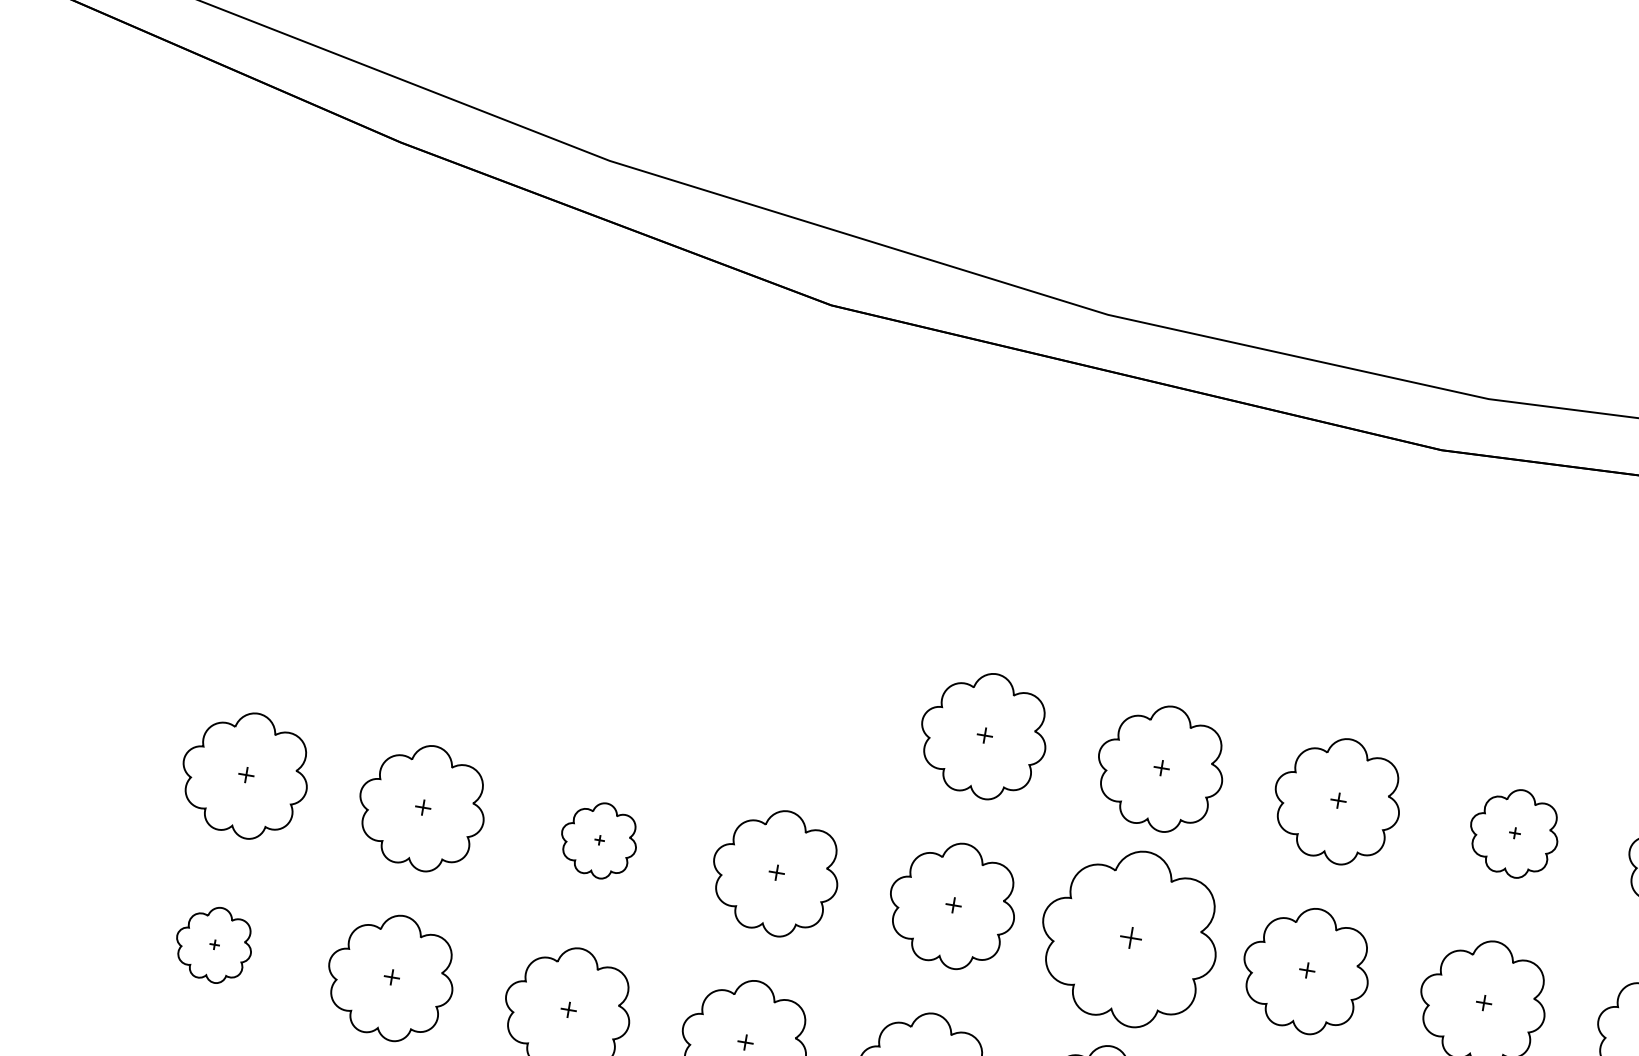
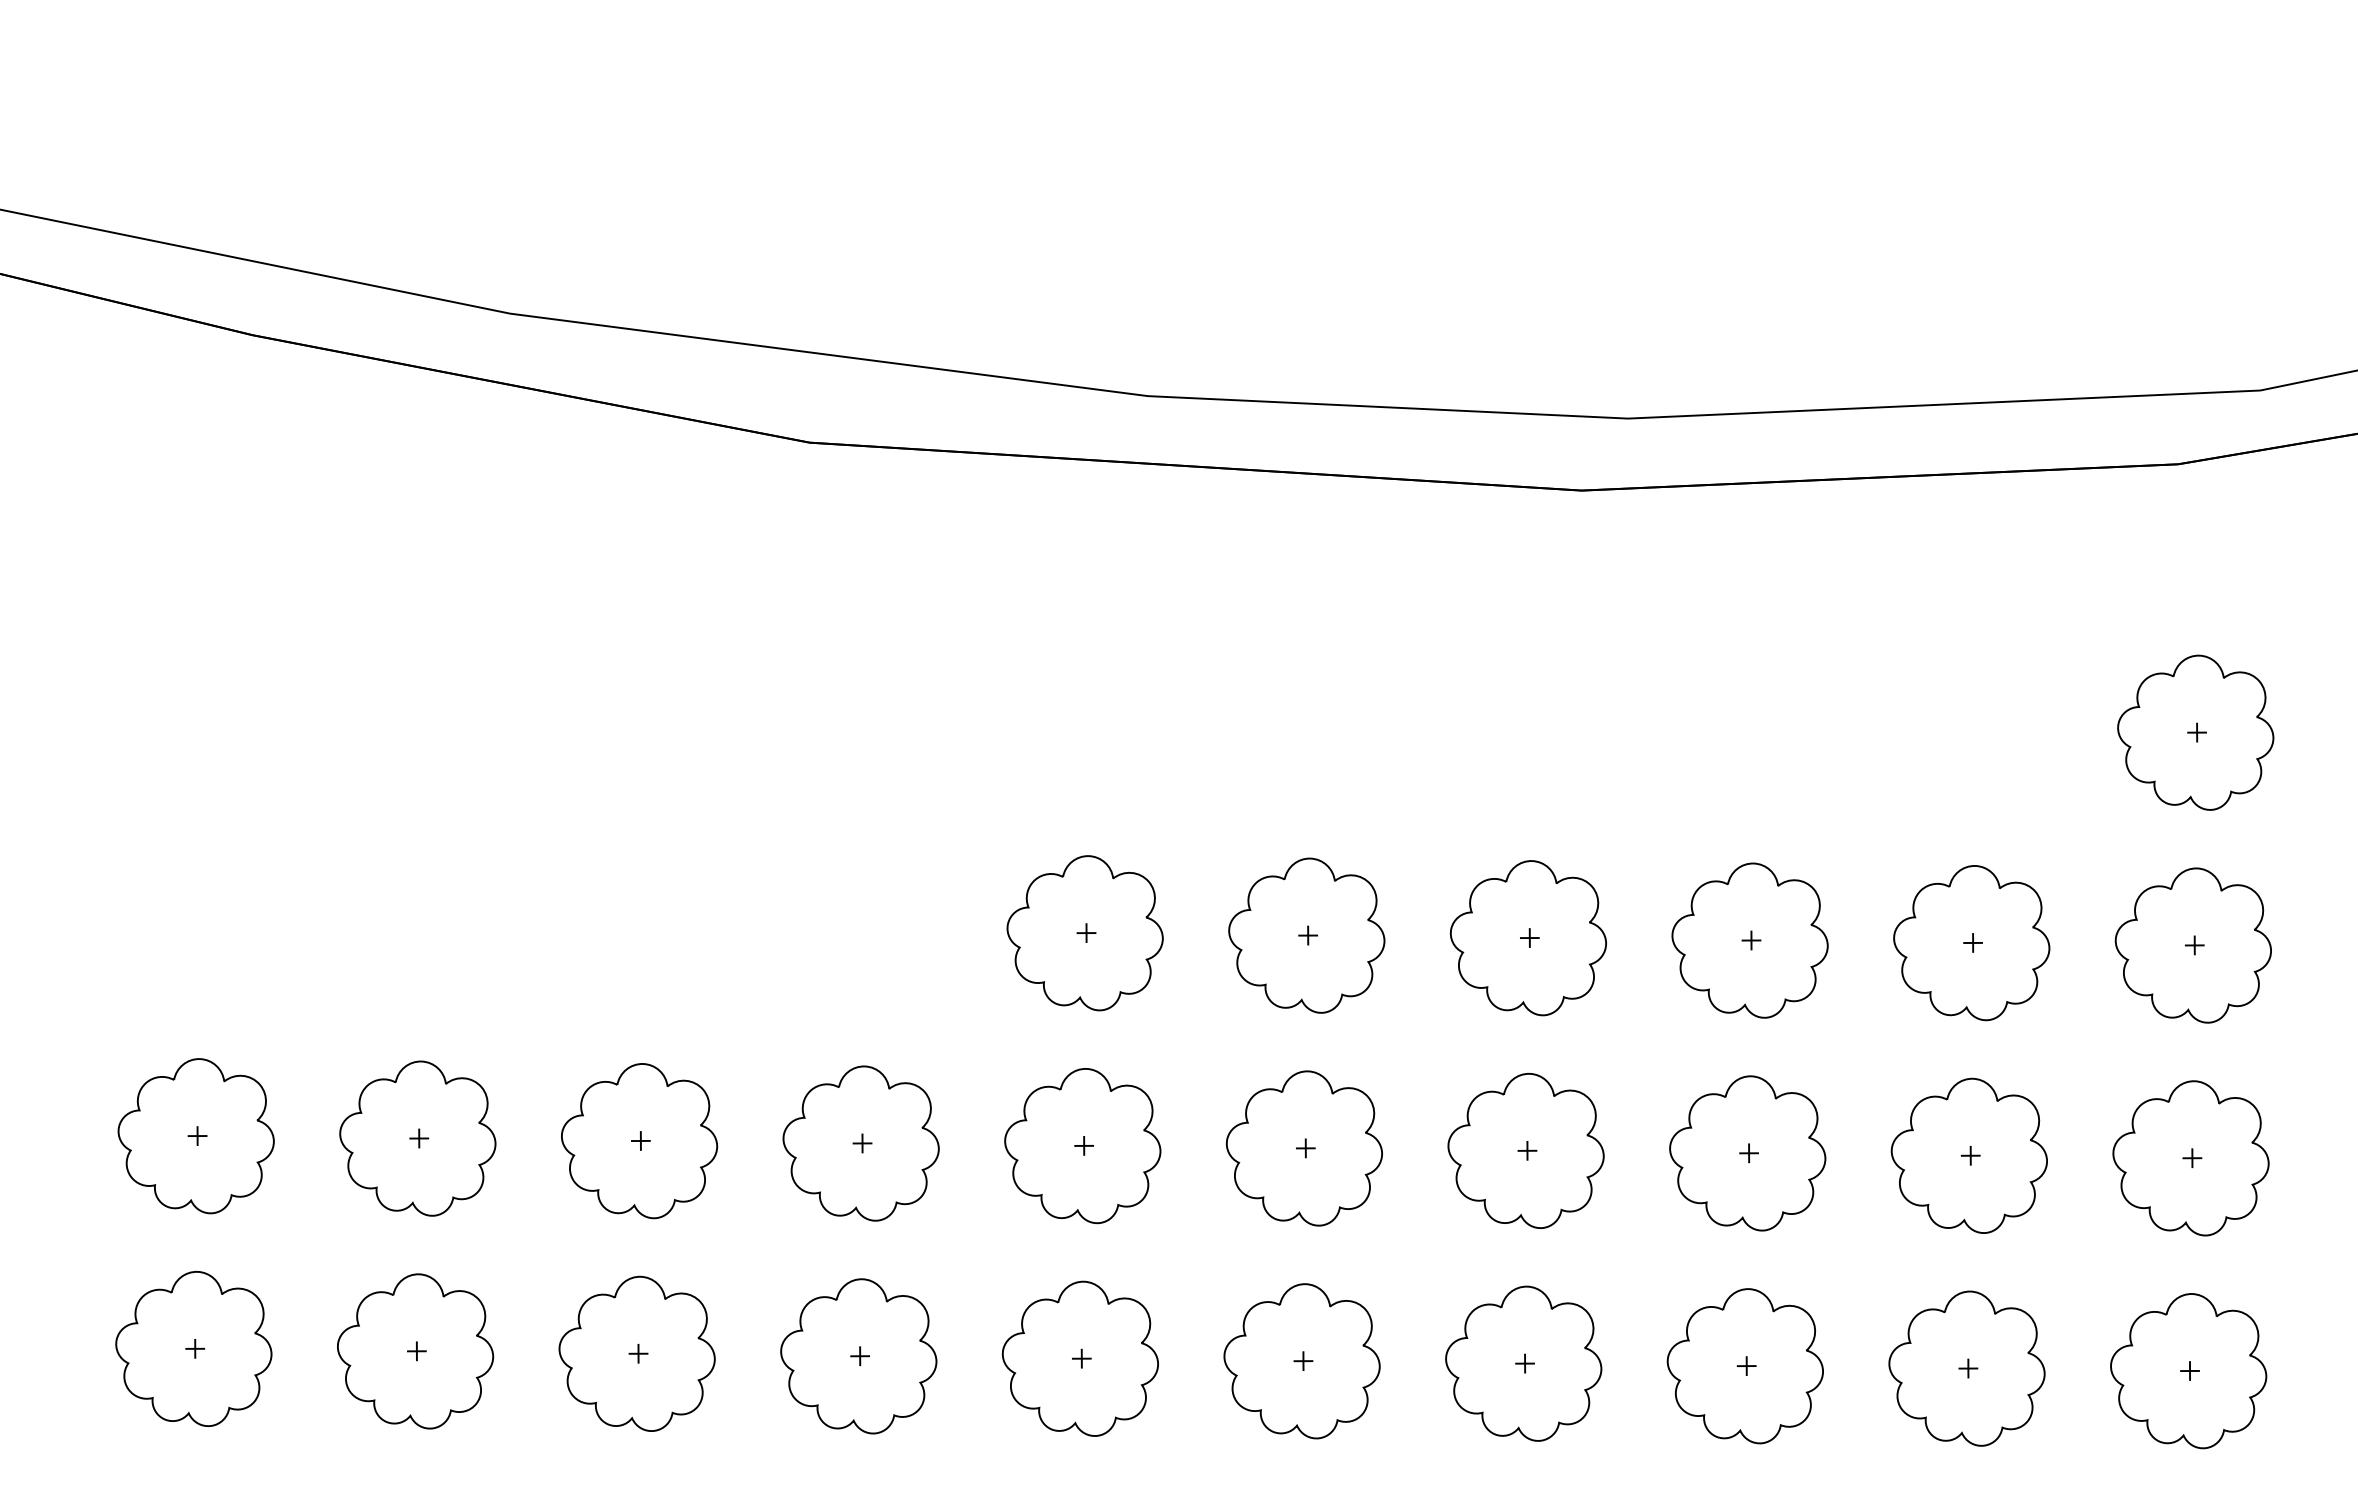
part: (1513, 833) -> (1749, 940), size x1.43
part: (598, 840) -> (639, 1141), size x1.67
part: (1128, 937) -> (1303, 1148), size x0.71
part: (213, 944) -> (193, 1348), size x1.67

